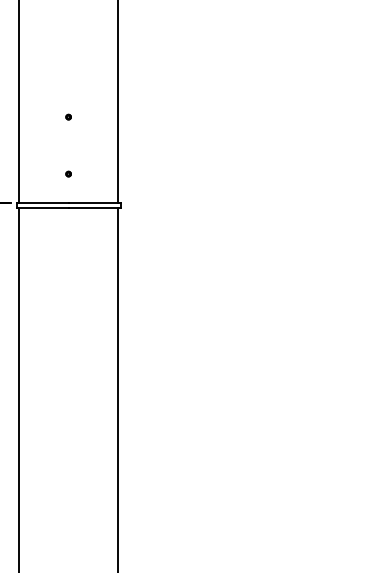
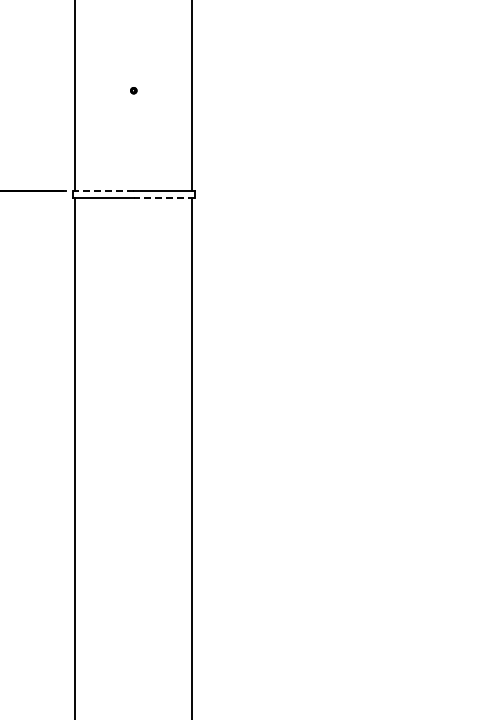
part: (68, 173) -> (133, 157), removed
line: (42, 202) -> (103, 191), solid -> dashed
line: (94, 208) -> (164, 197), solid -> dashed

